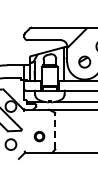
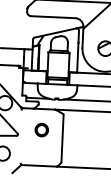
line: (55, 131) -> (62, 138), dashed -> solid
part: (39, 136) -> (41, 129), moved

